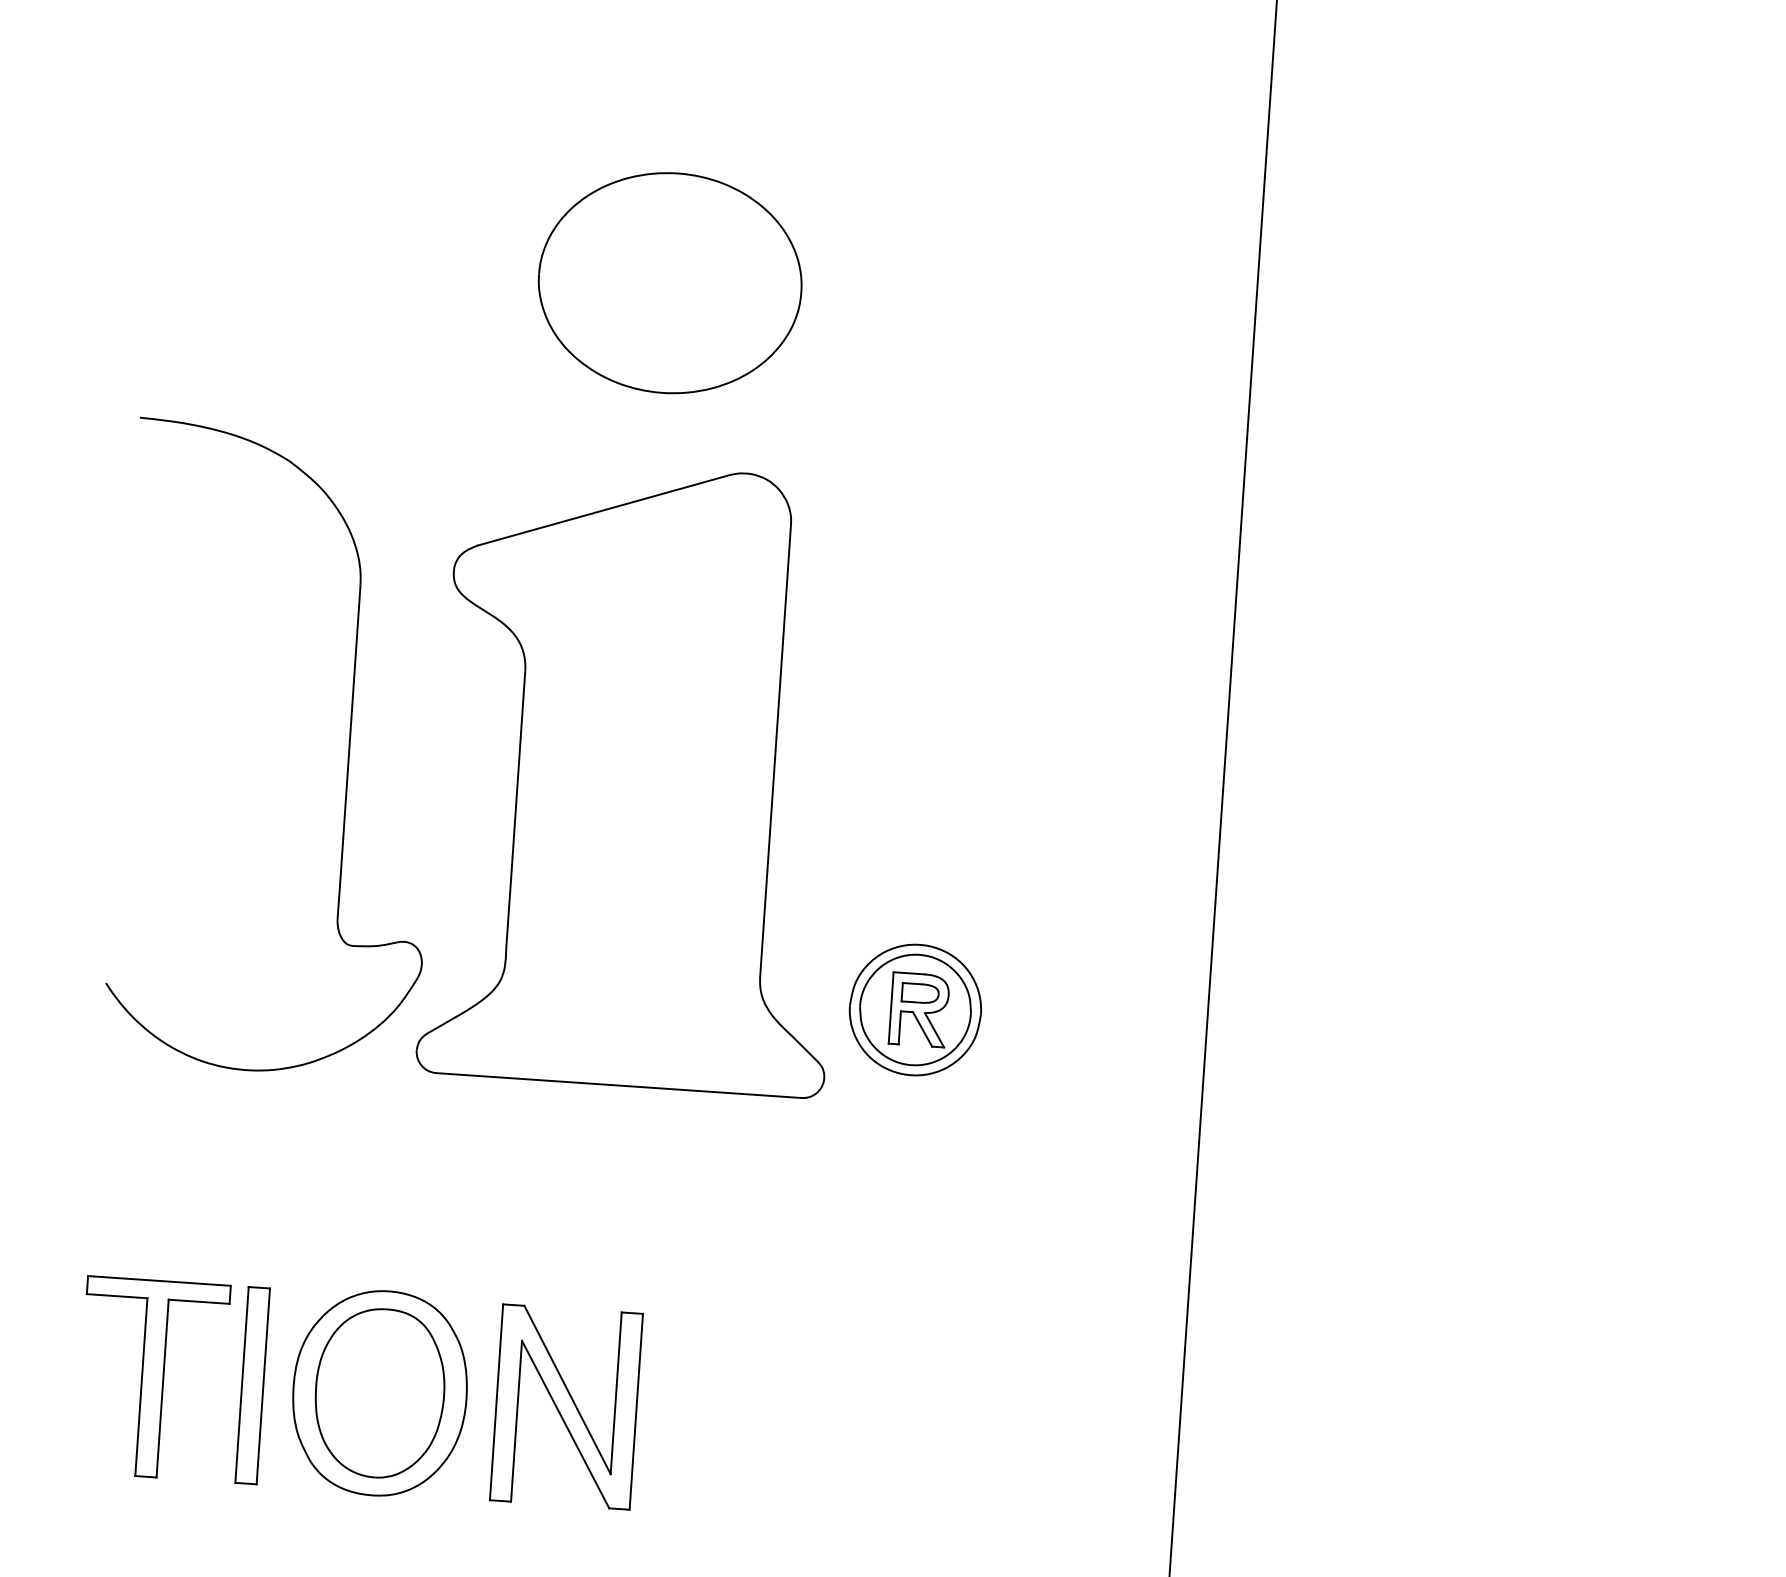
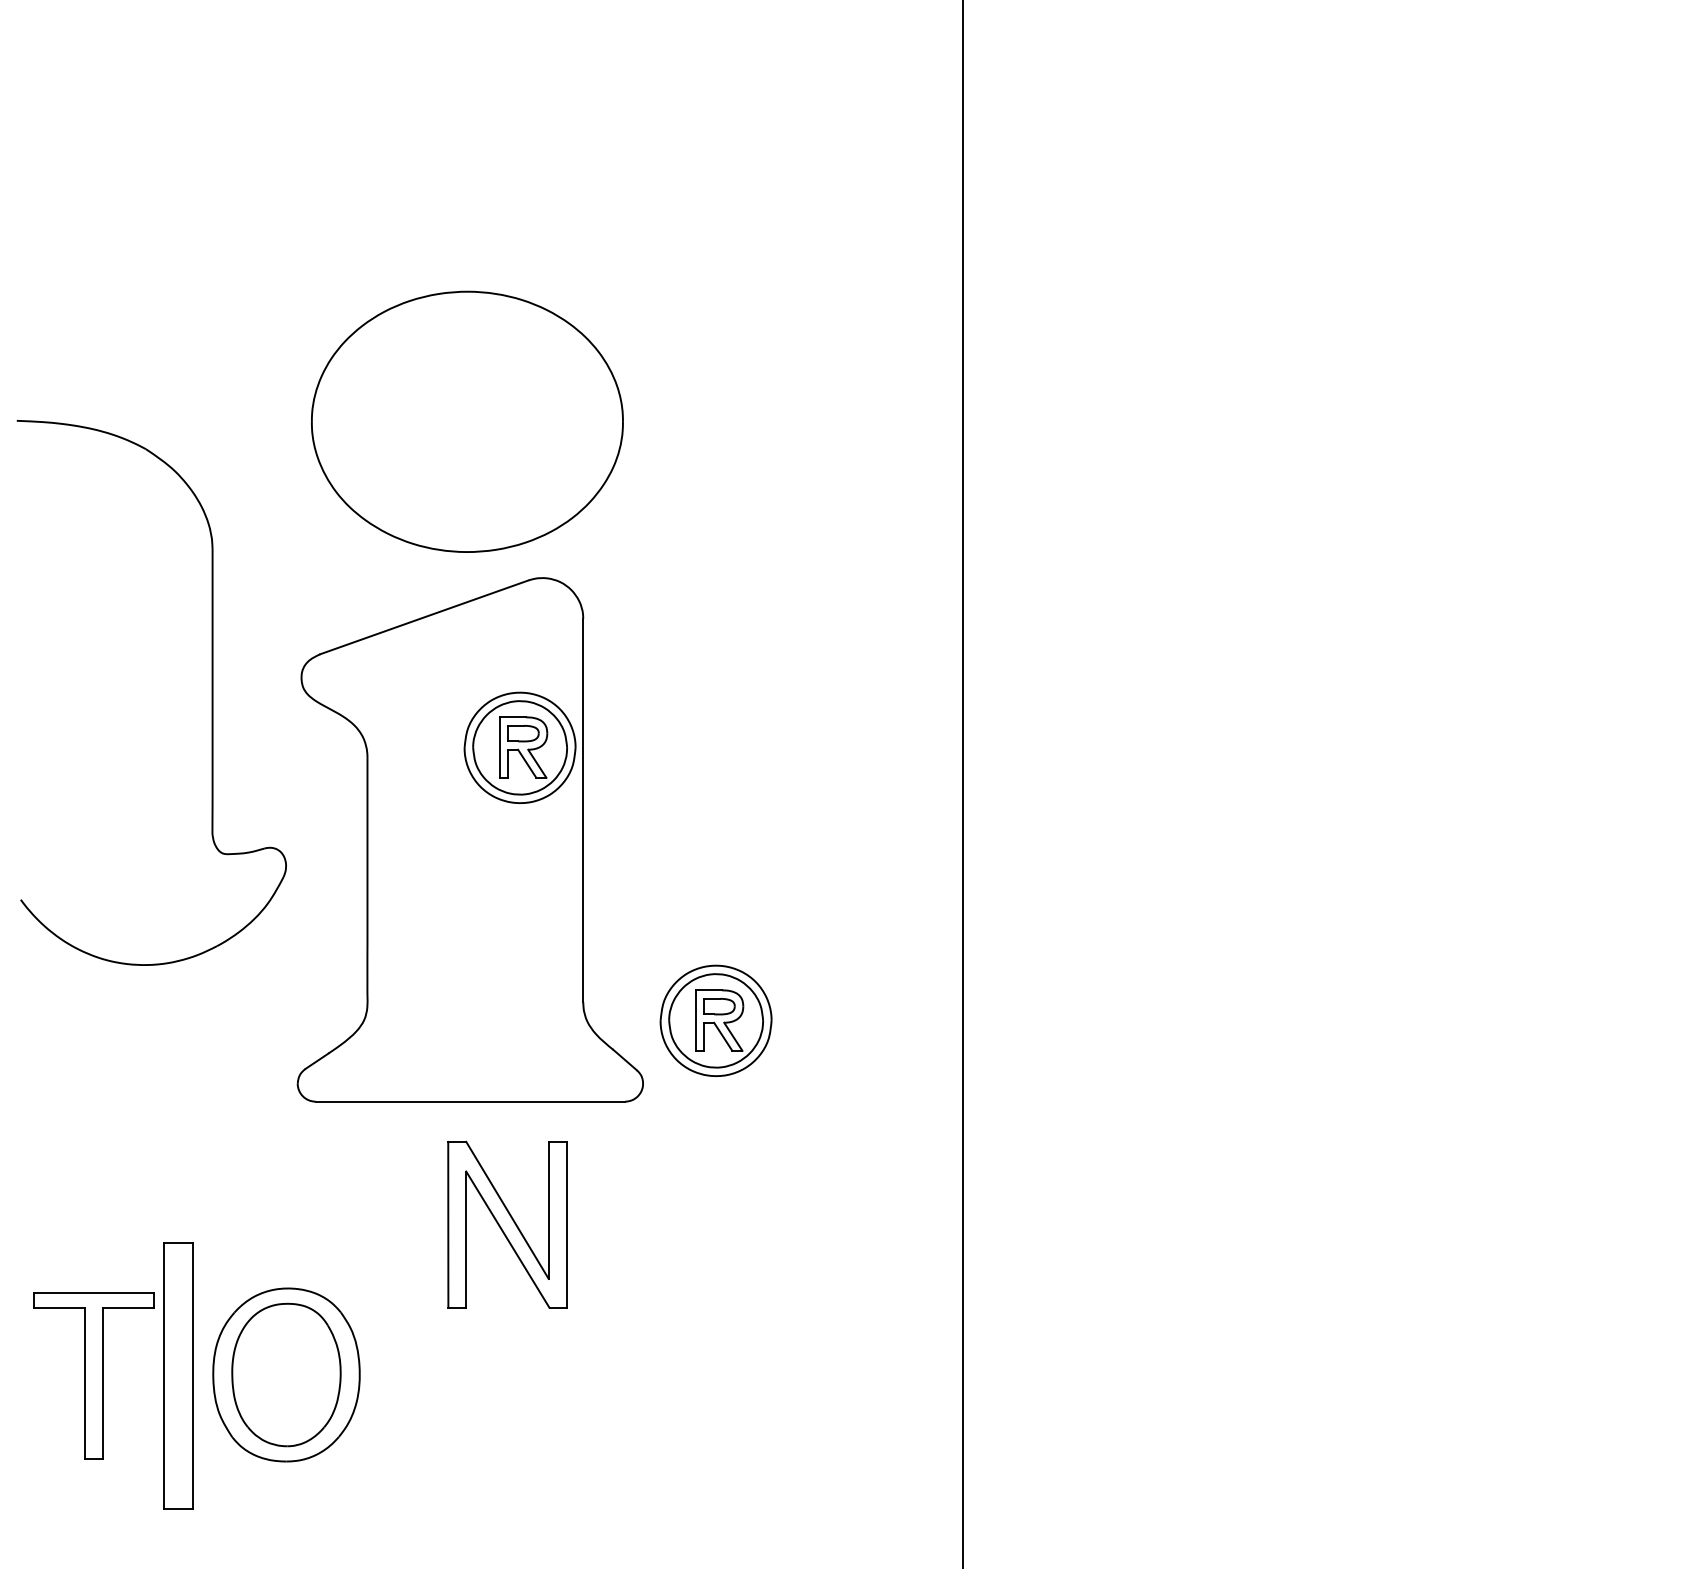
part: (670, 282) -> (467, 421), size x1.4
part: (705, 671) -> (519, 747), added
part: (347, 753) -> (211, 692), moved
part: (252, 1385) -> (178, 1375), size x1.6
part: (566, 1406) -> (507, 1224), moved

